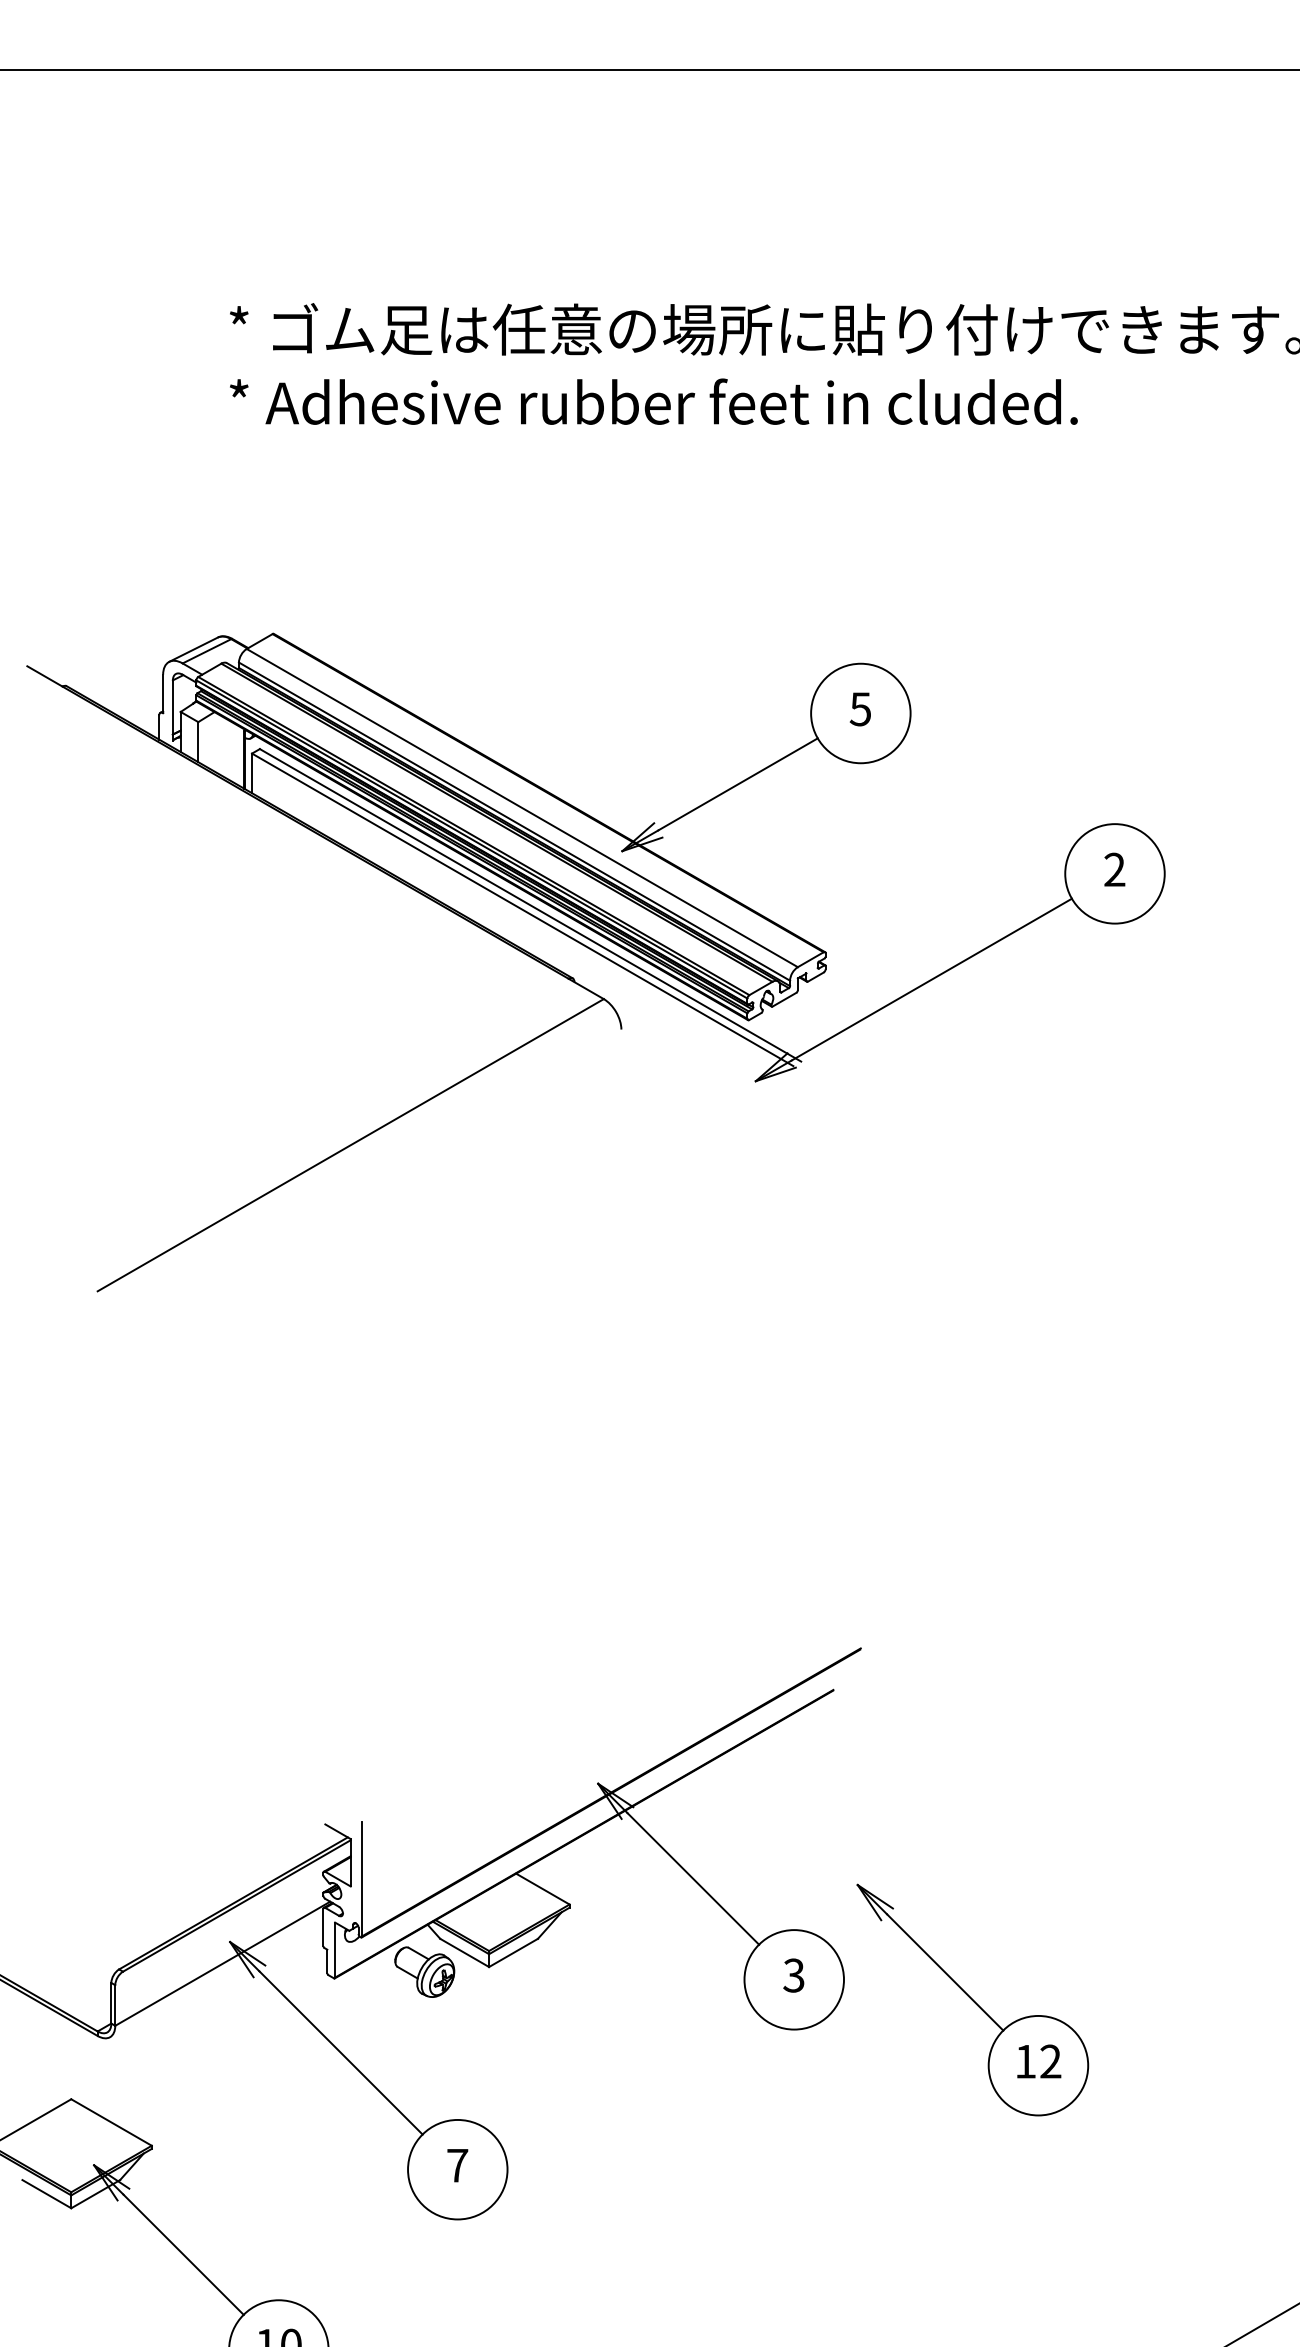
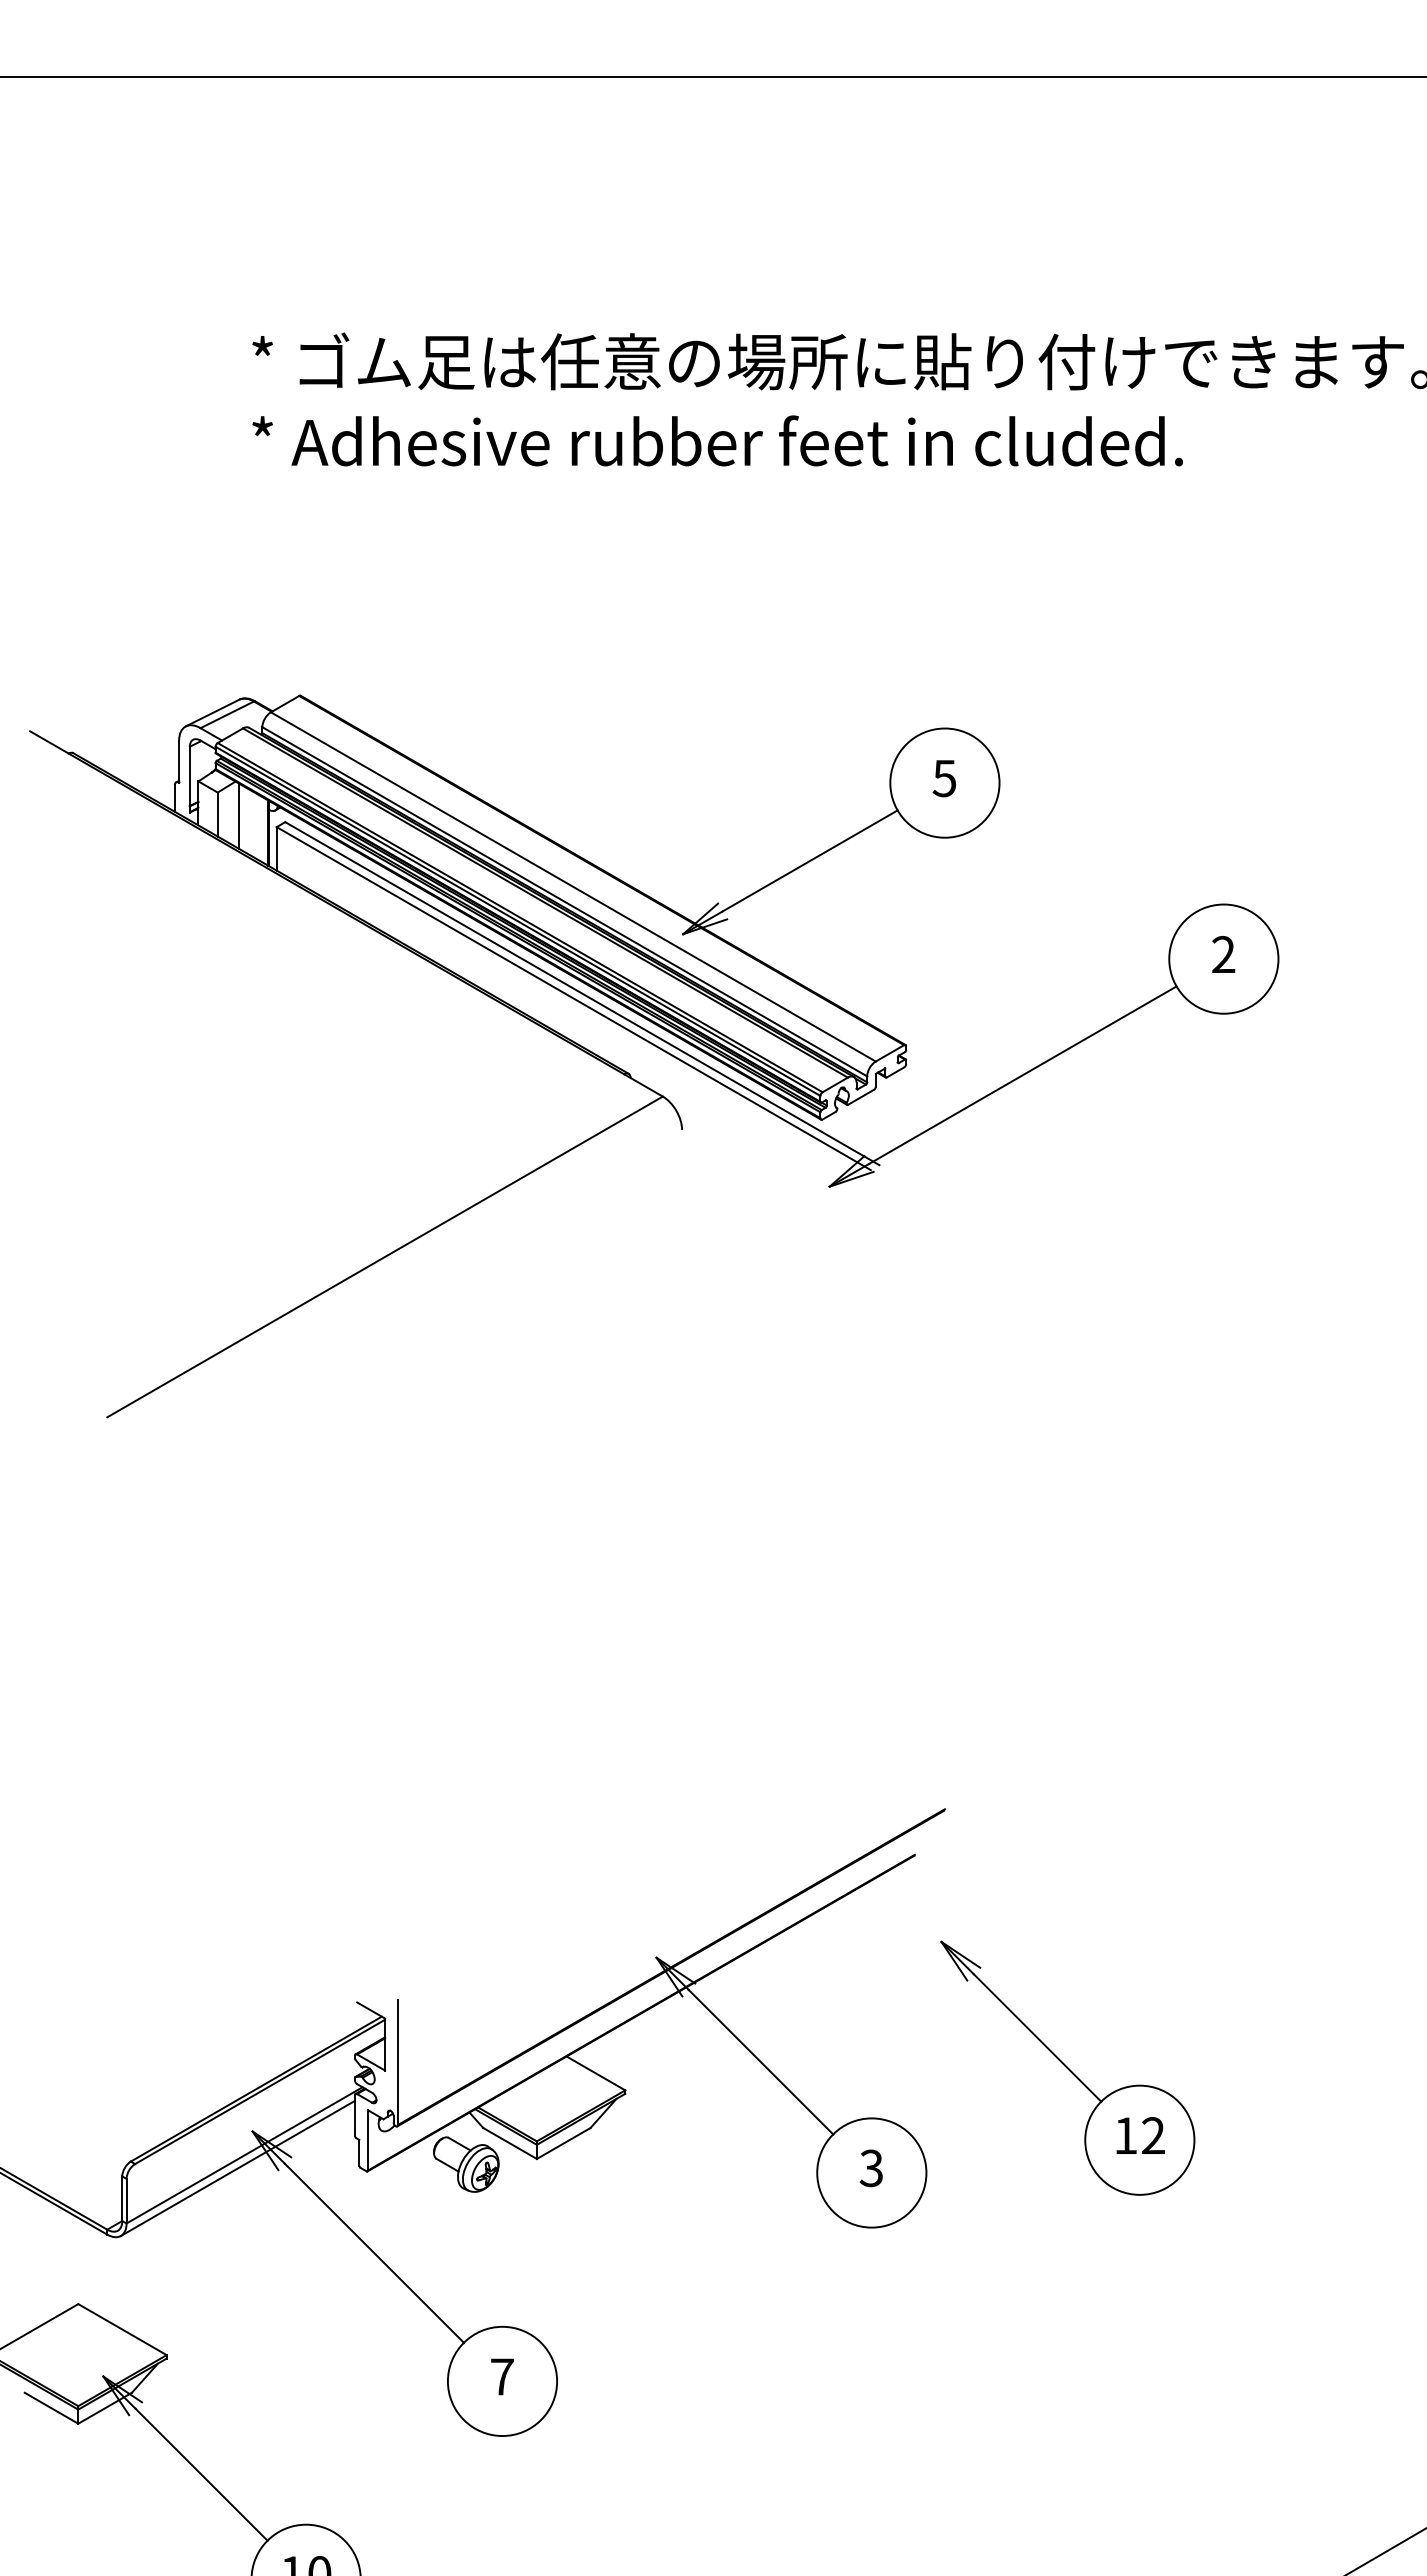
line: (218, 743) -> (239, 815), added
line: (216, 1974) -> (237, 2167), added
part: (972, 1999) -> (1067, 2067), moved

